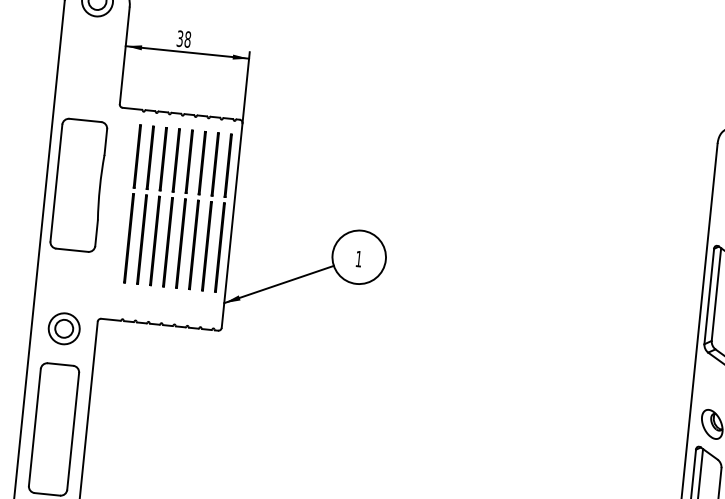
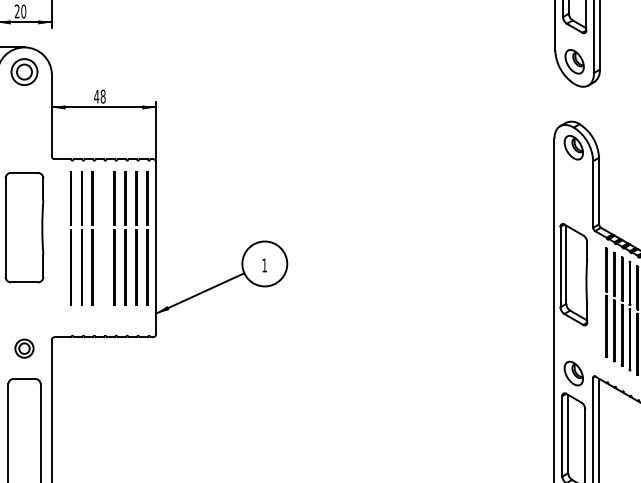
text: (179, 38) -> (96, 96), 38 -> 48
line: (171, 207) -> (103, 238), removed
part: (64, 328) -> (24, 348), size x0.7

